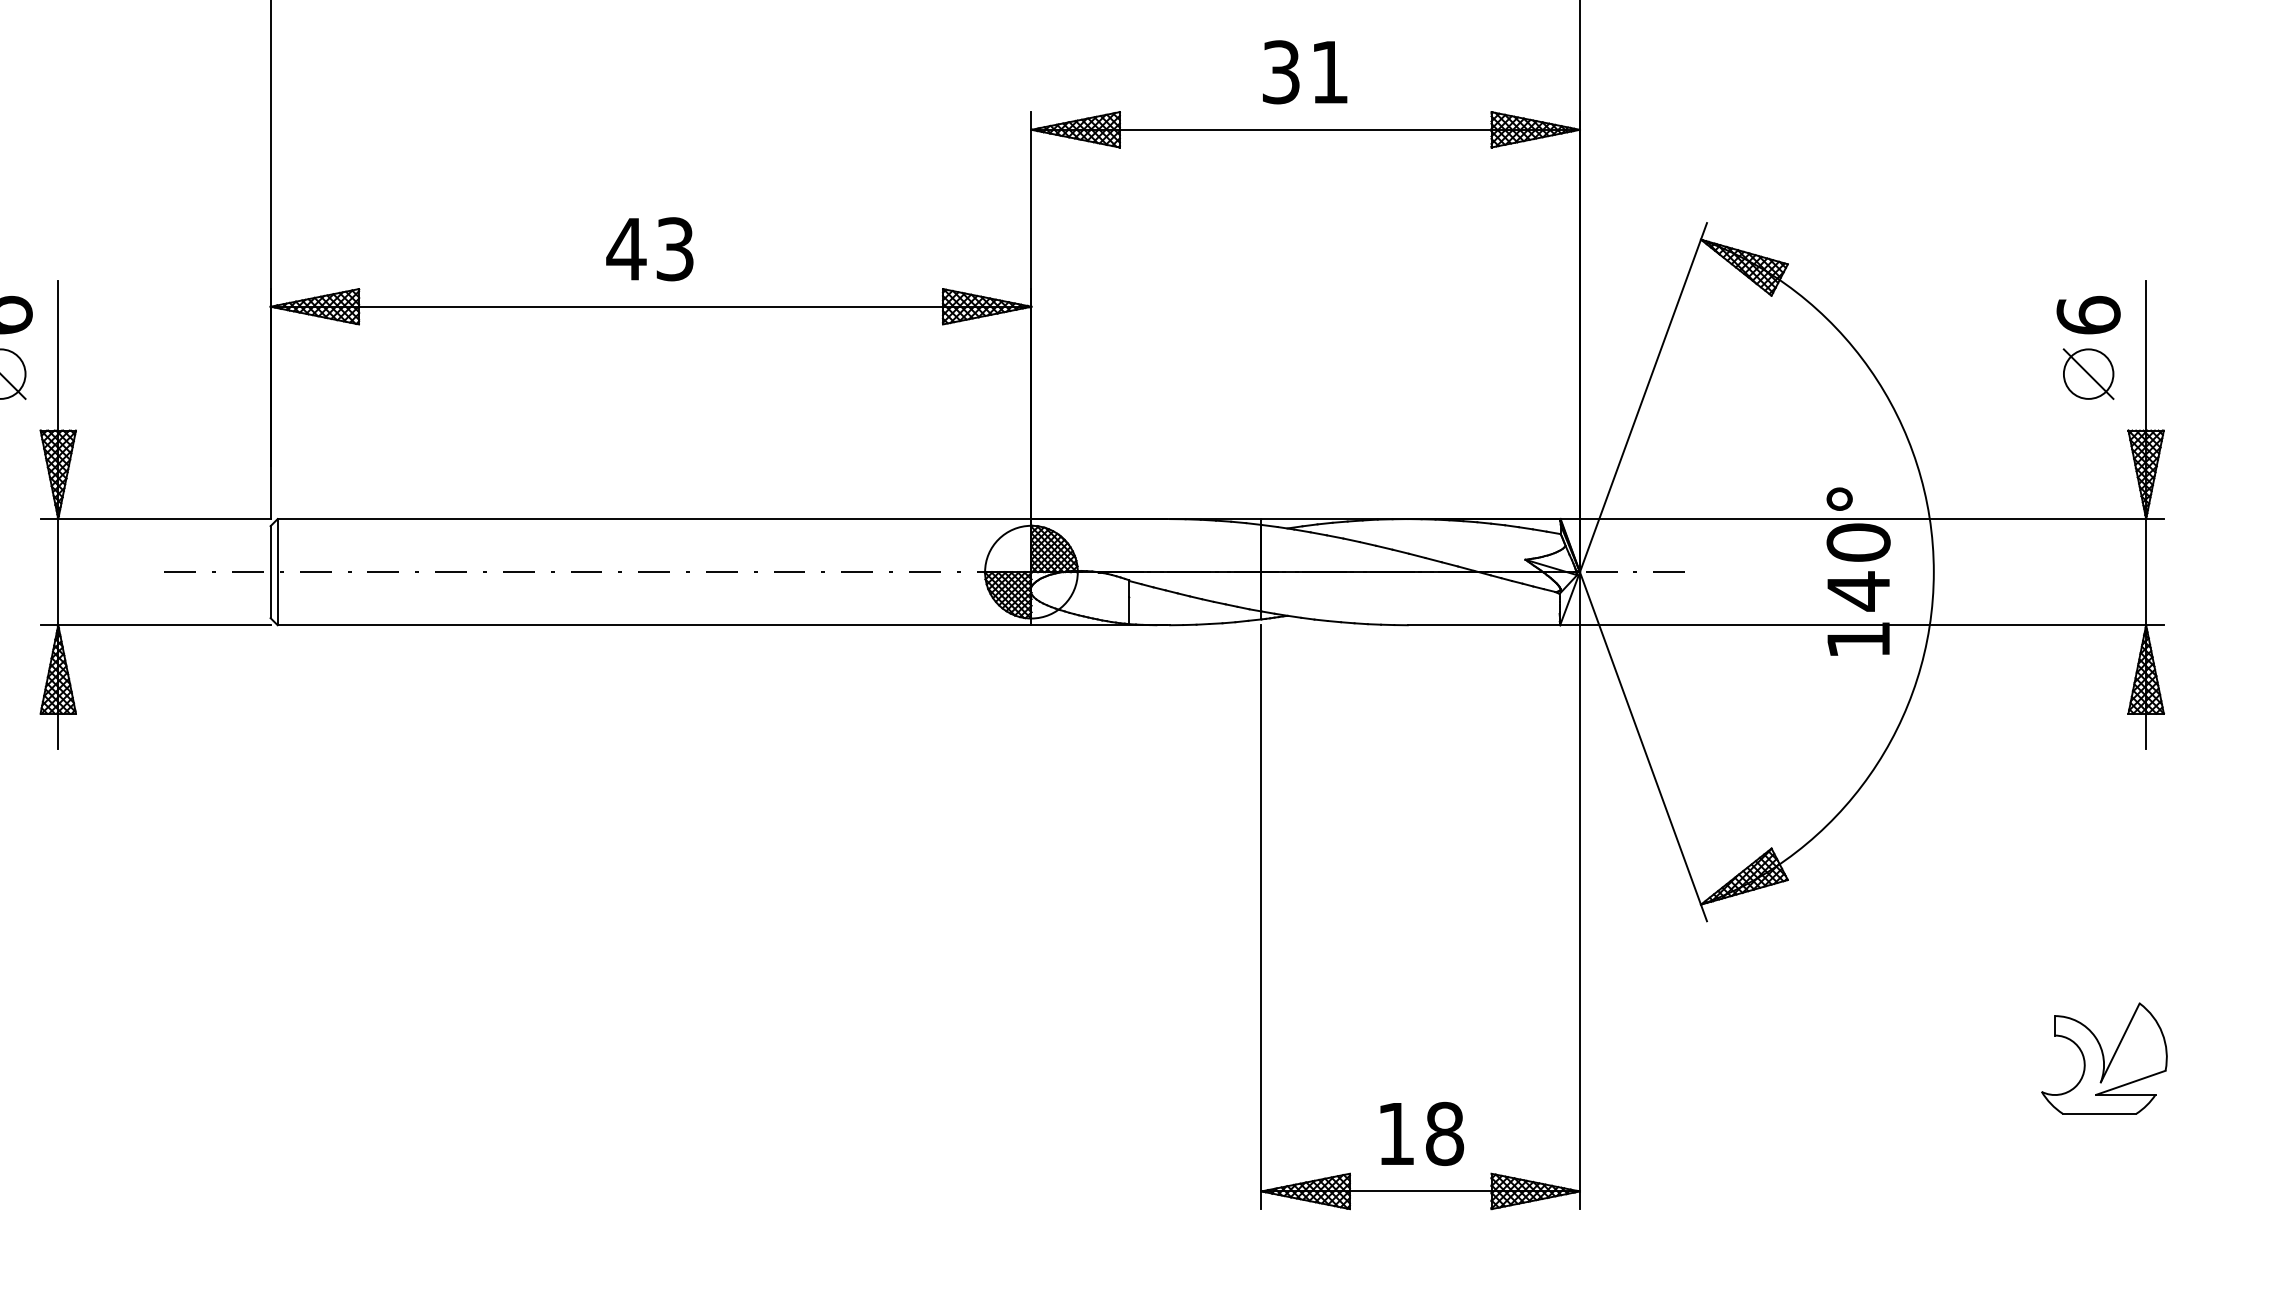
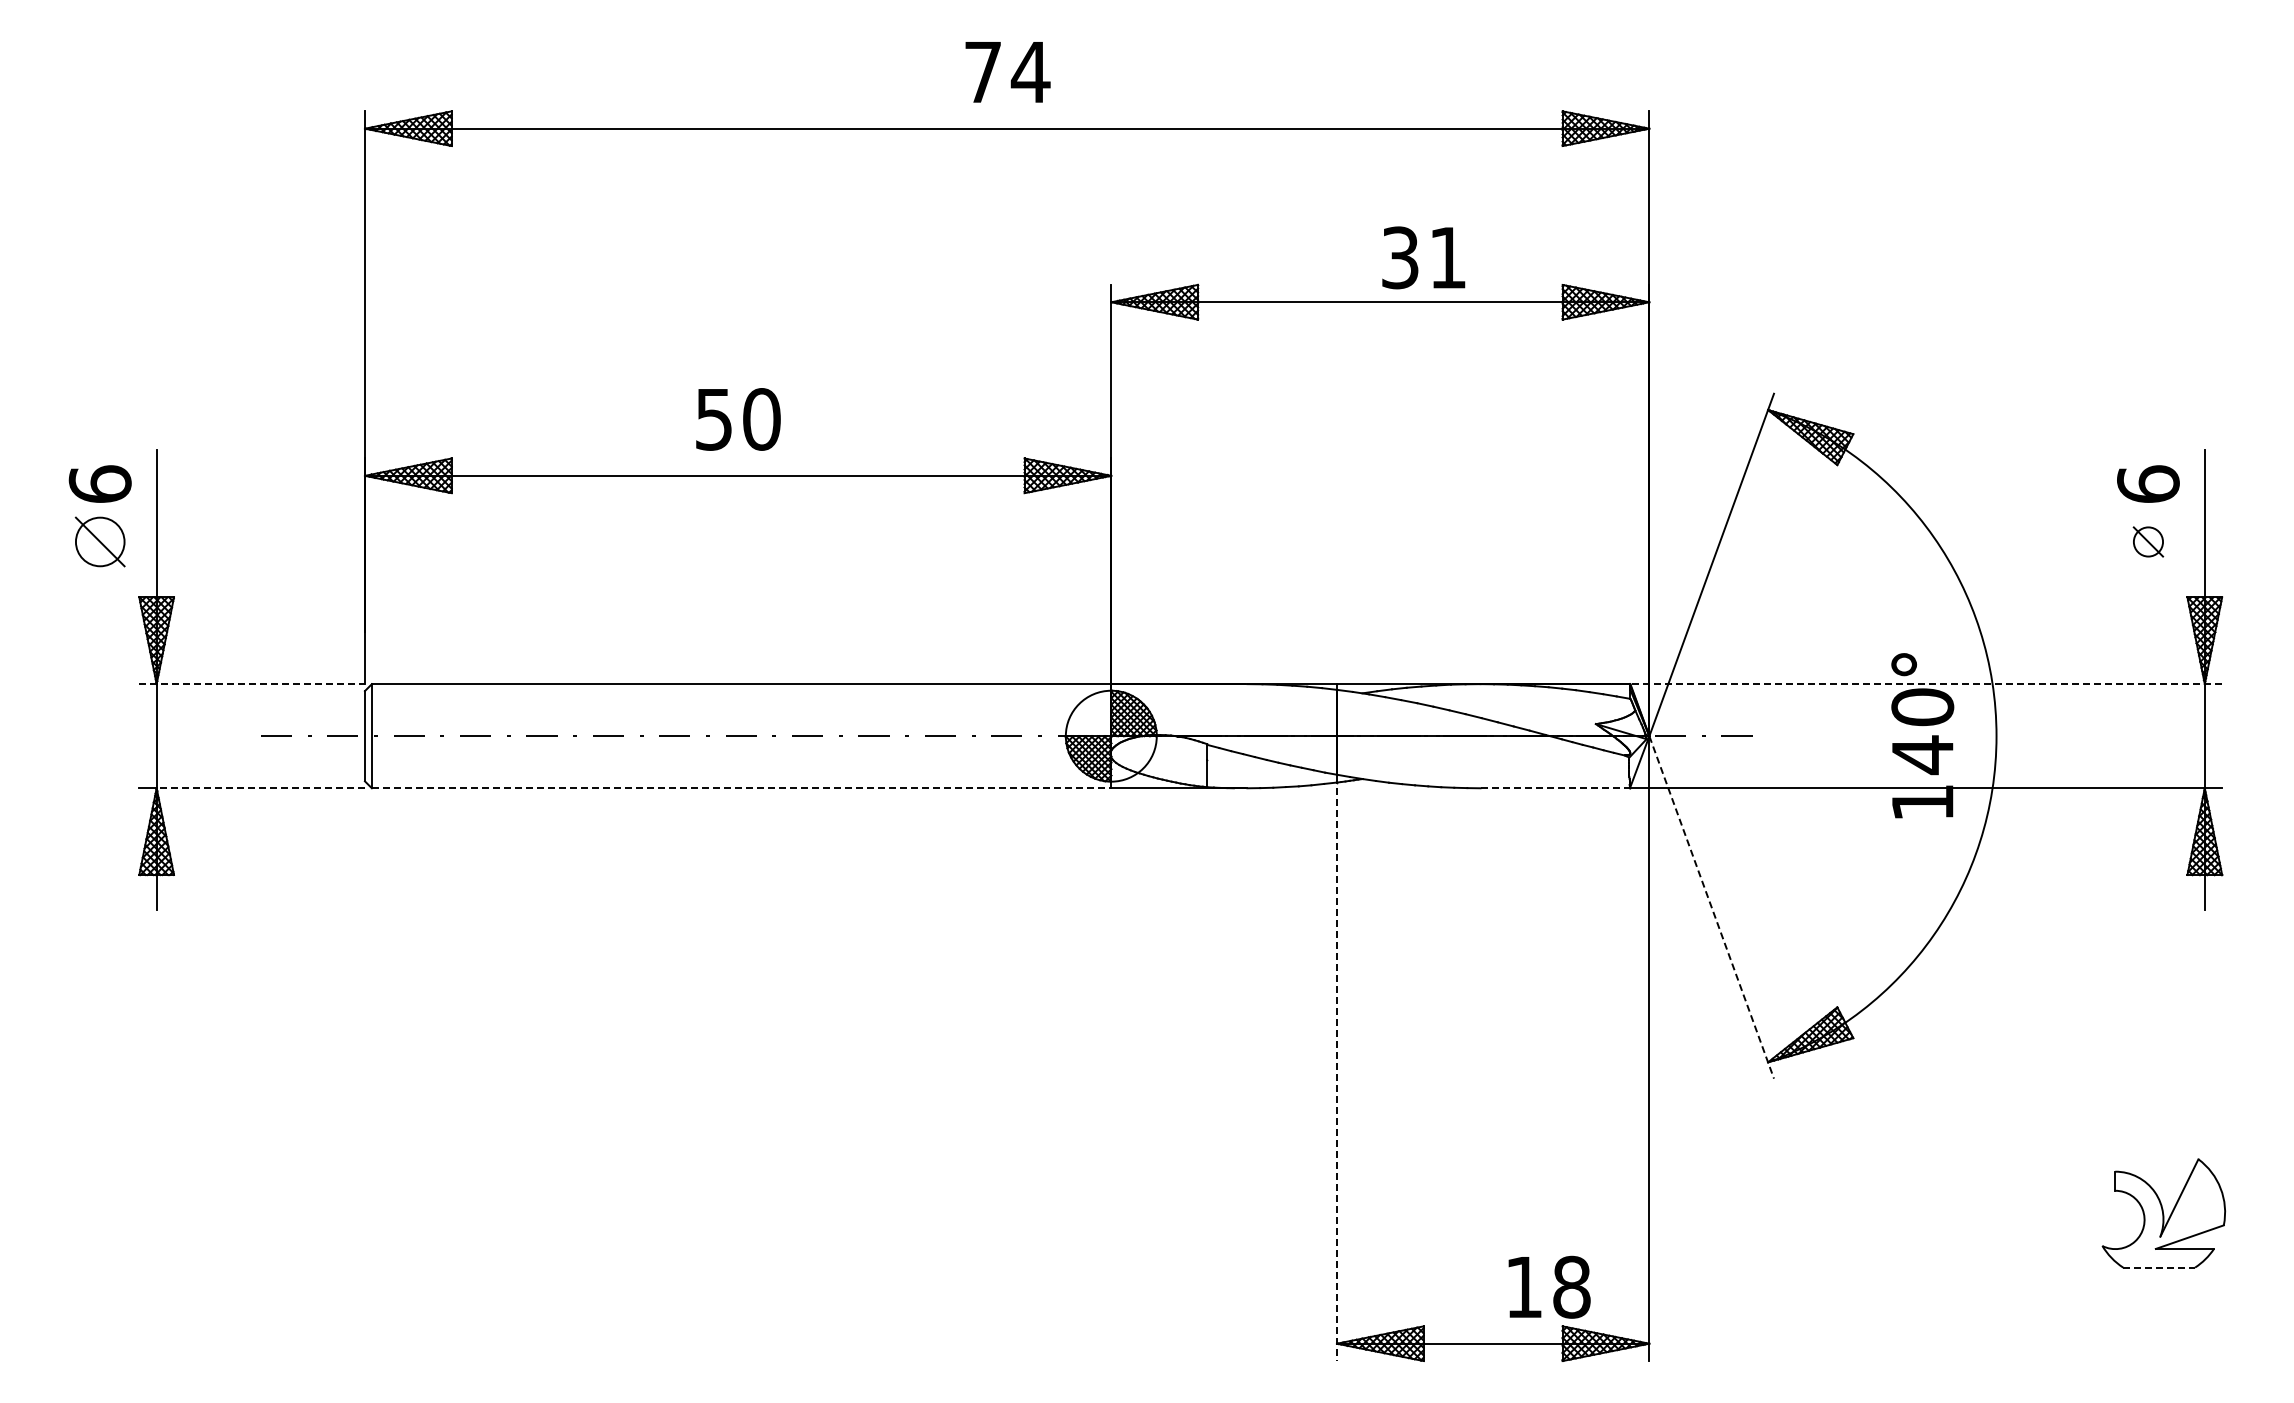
text: (1304, 71) -> (1423, 257), moved
text: (650, 249) -> (737, 419), 43 -> 50
part: (2088, 373) -> (2148, 541), size x0.6
line: (155, 519) -> (252, 684), solid -> dashed
line: (1862, 519) -> (1926, 684), solid -> dashed
line: (164, 625) -> (260, 788), solid -> dashed
line: (654, 625) -> (741, 788), solid -> dashed
line: (1484, 625) -> (1555, 788), solid -> dashed
line: (1643, 746) -> (1711, 907), solid -> dashed
line: (1261, 918) -> (1336, 1075), solid -> dashed
line: (2099, 1113) -> (2159, 1267), solid -> dashed
text: (1422, 1133) -> (1549, 1286), moved

